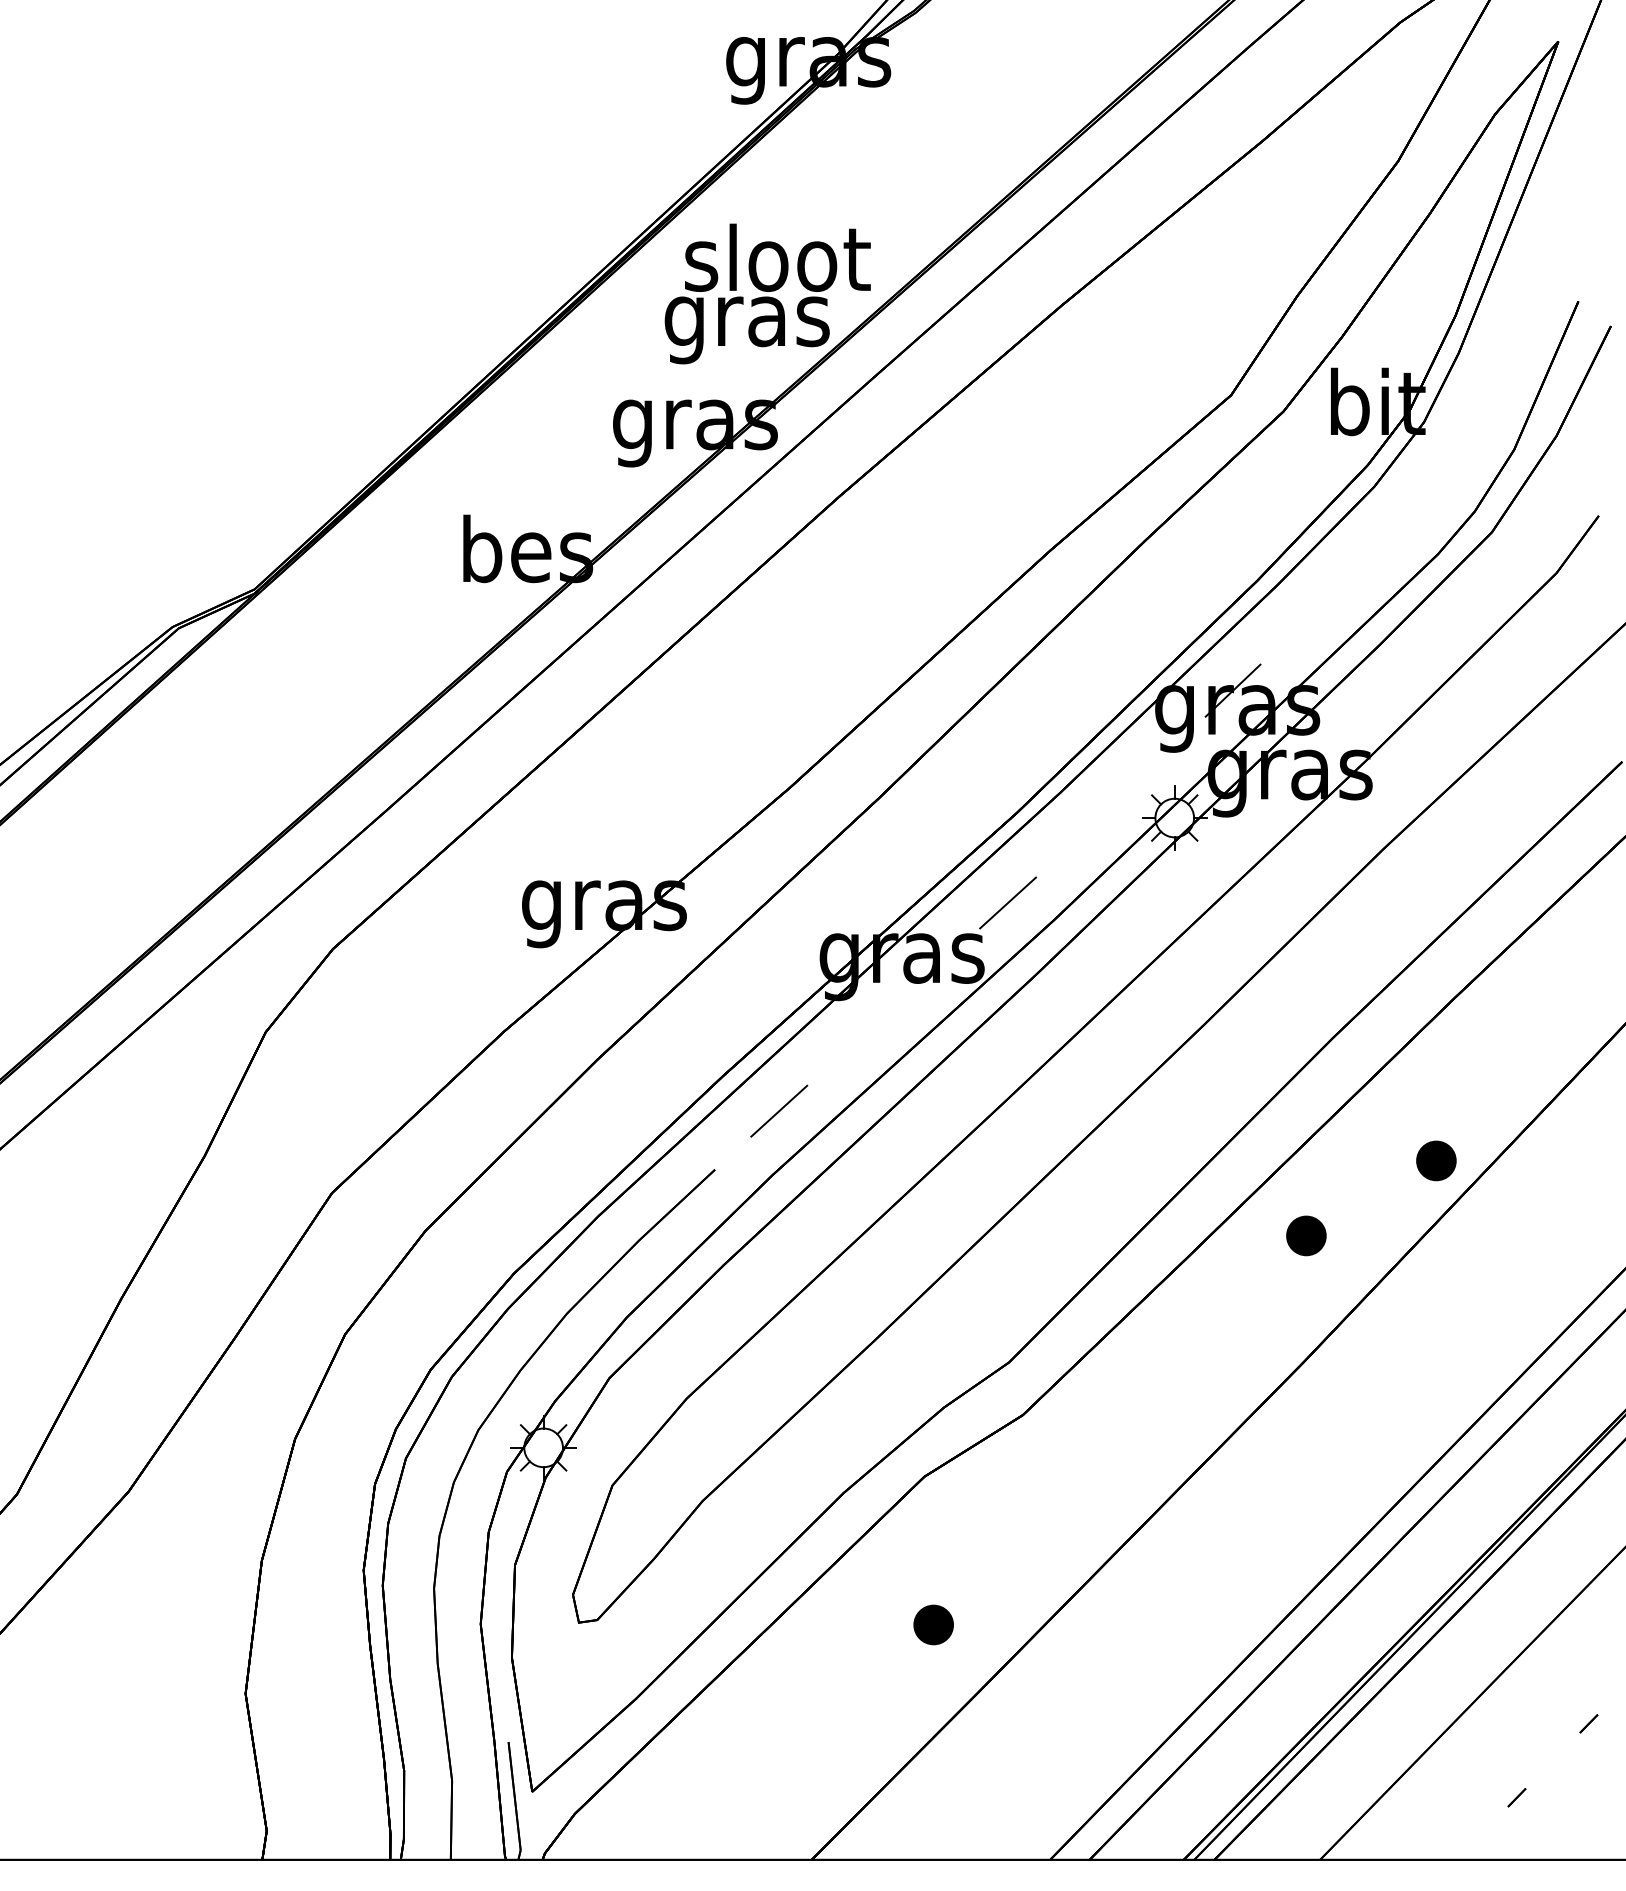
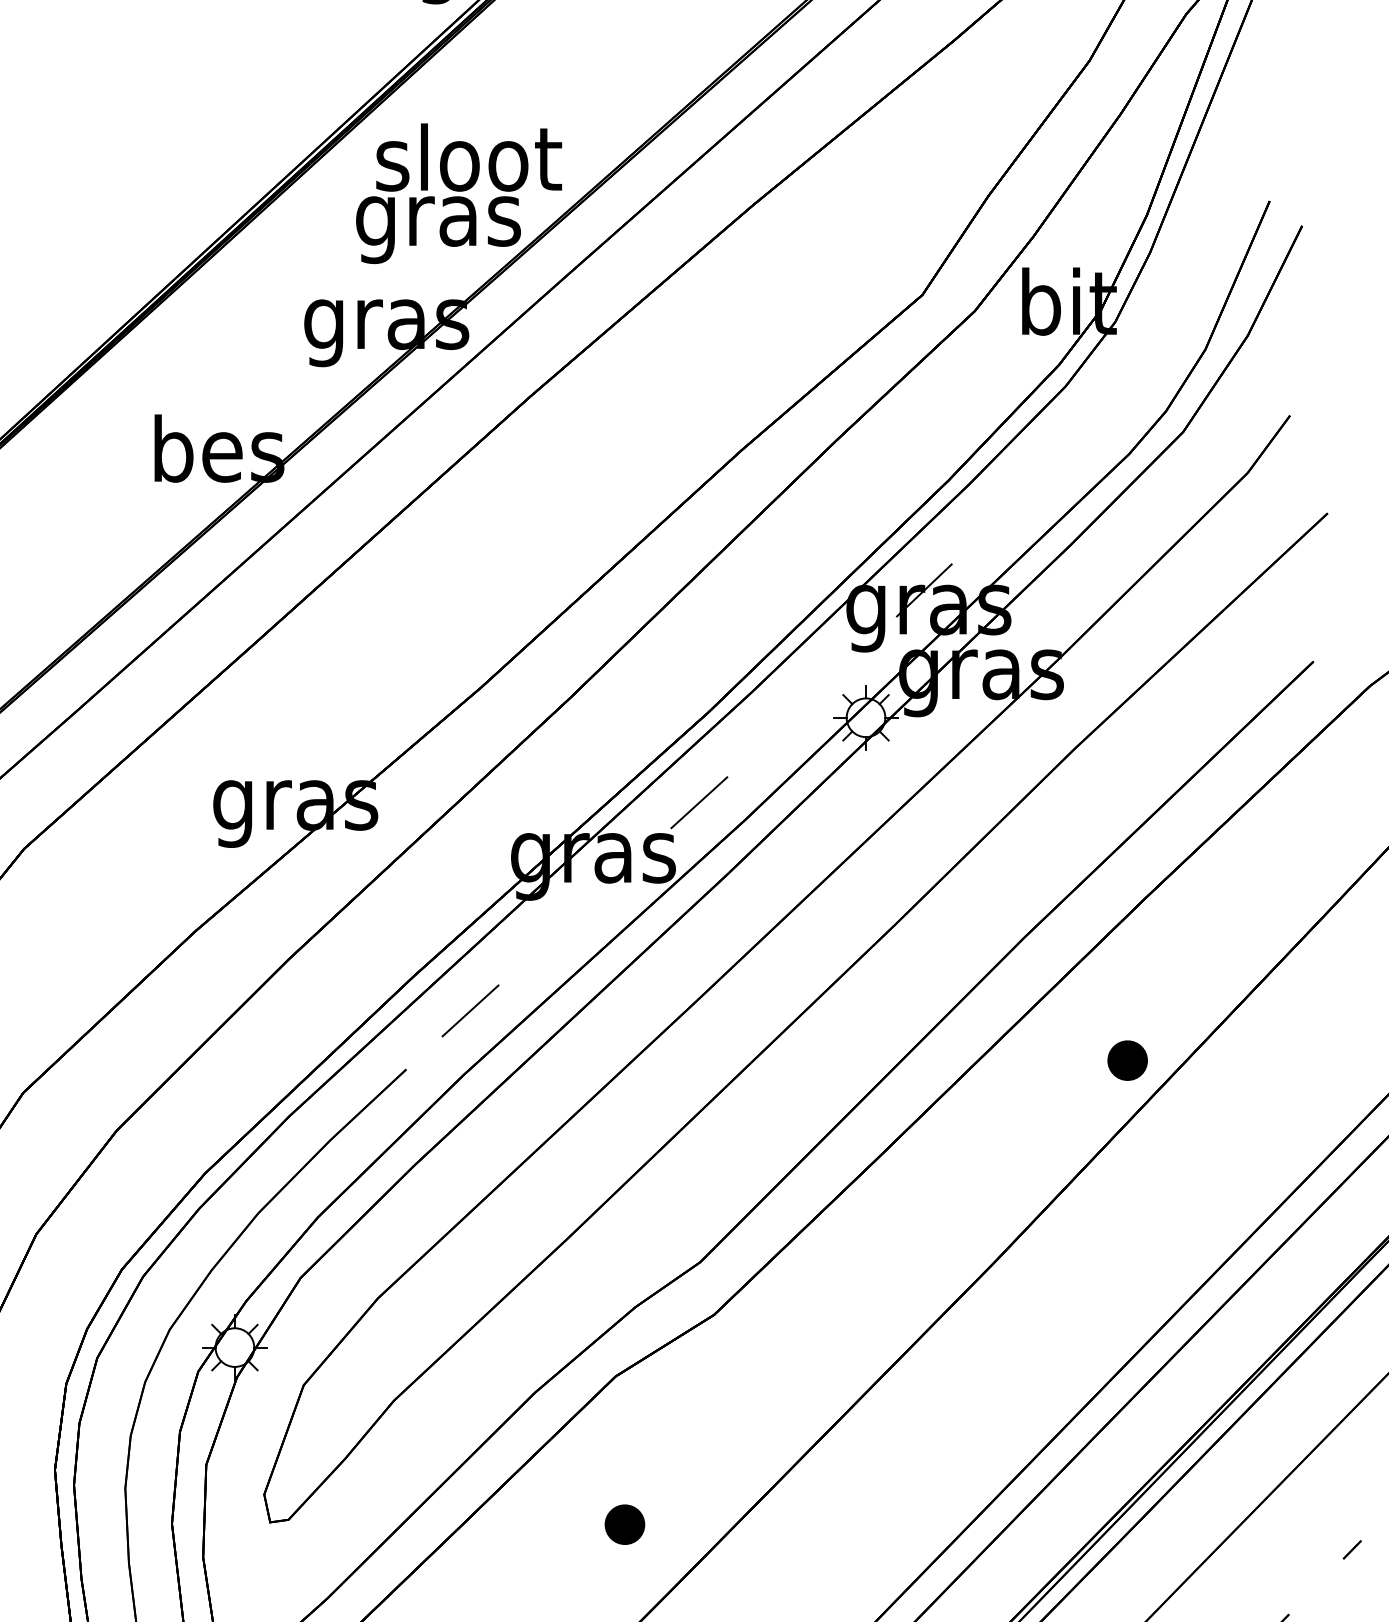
part: (1306, 1235) -> (997, 1135), removed

